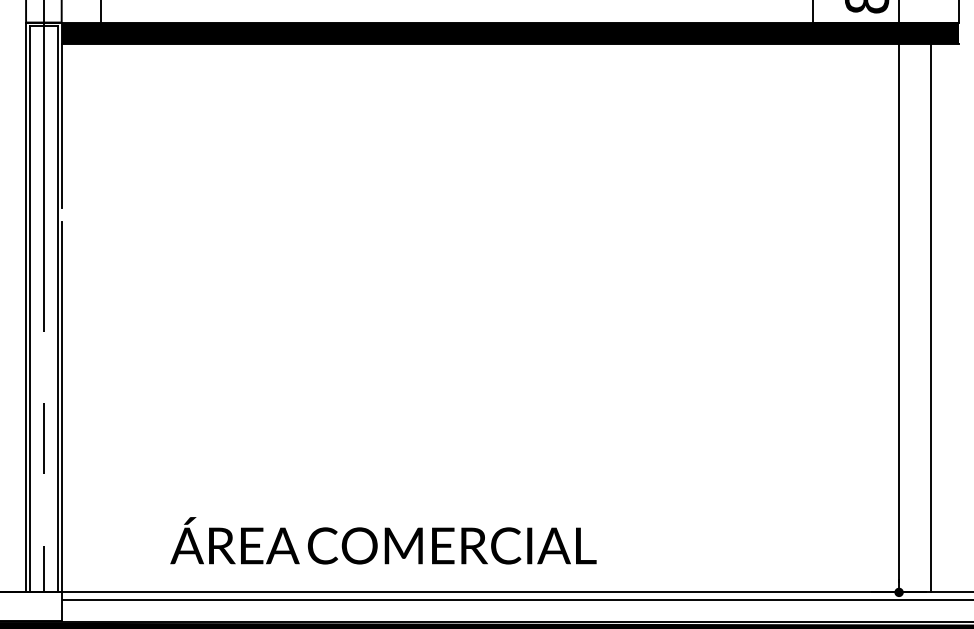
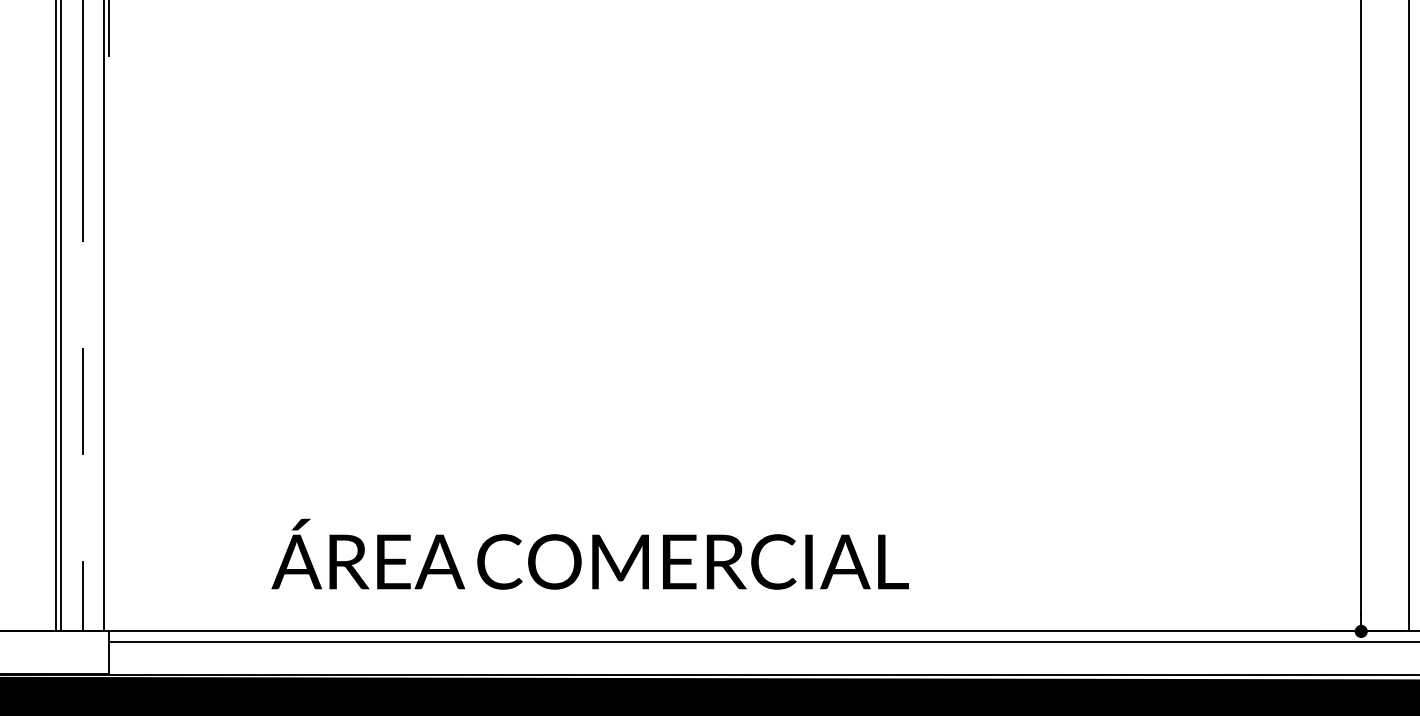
line: (61, 407) -> (108, 354), removed

